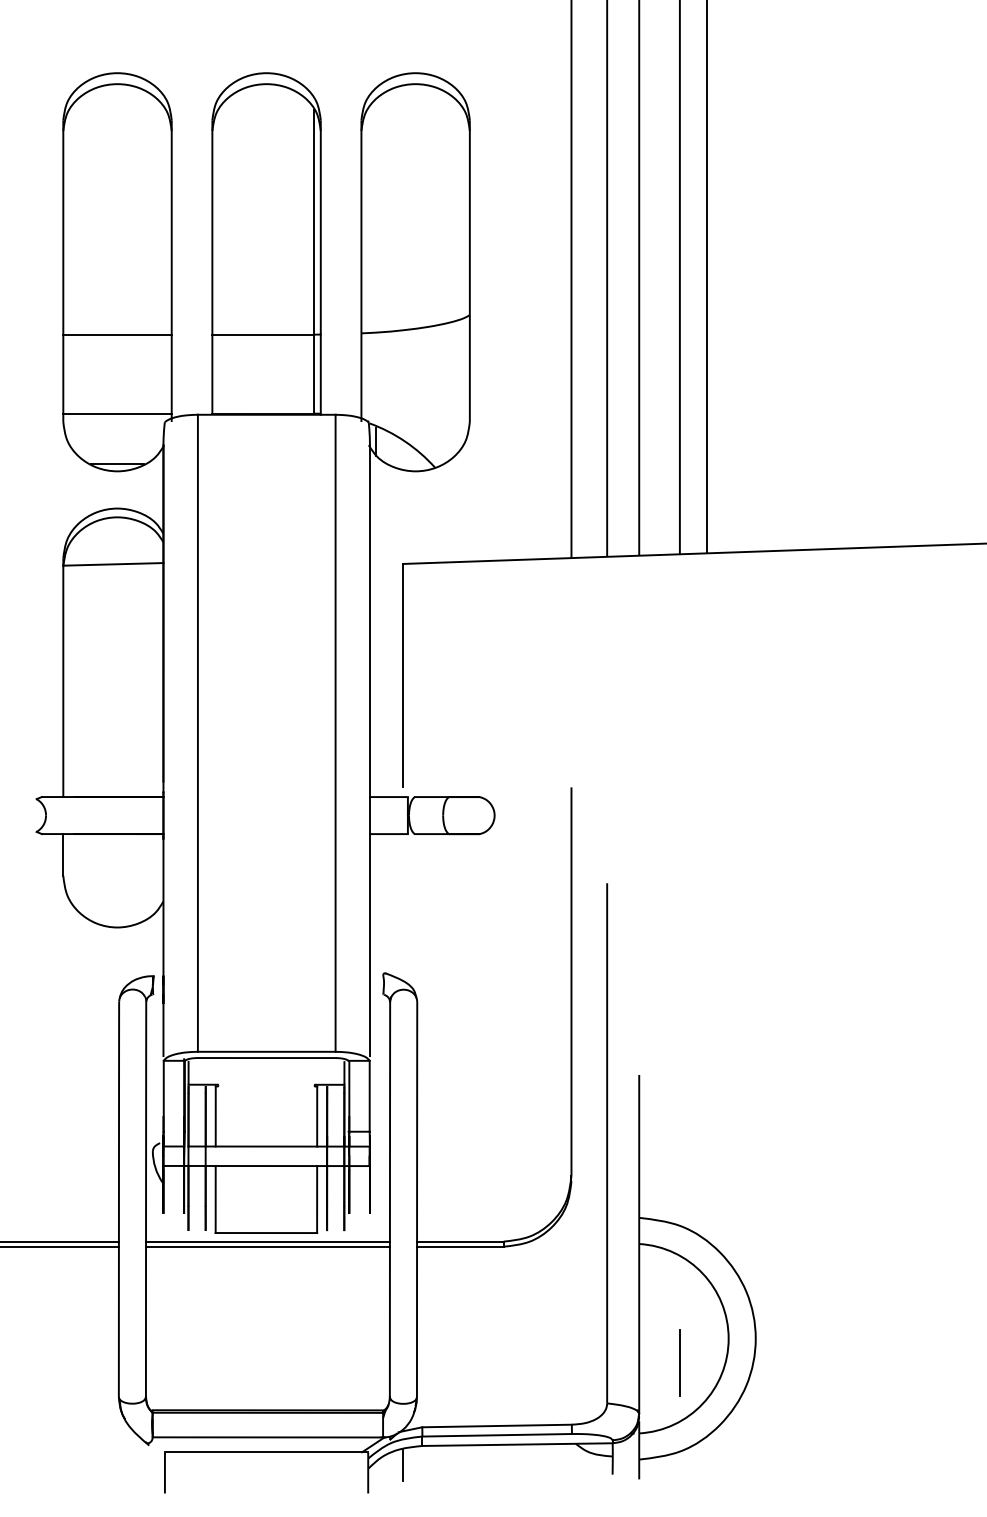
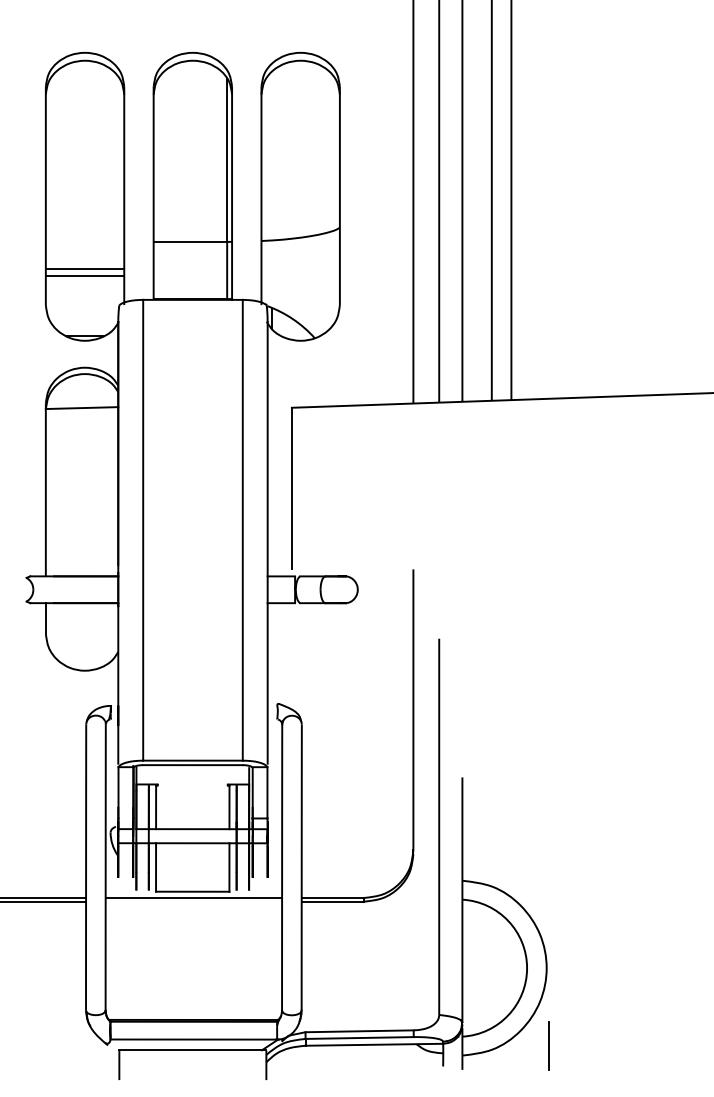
line: (117, 334) -> (85, 268), moved
line: (117, 413) -> (85, 275), moved
line: (267, 1246) -> (193, 901), removed
line: (679, 1362) -> (548, 1045), moved
line: (403, 1464) -> (291, 1059), removed

